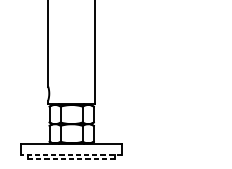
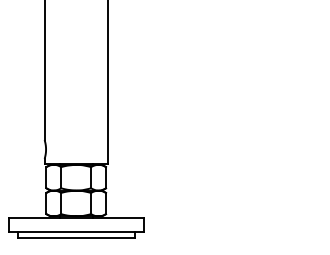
line: (71, 154) -> (76, 231), dashed -> solid
line: (71, 159) -> (76, 237), dashed -> solid

